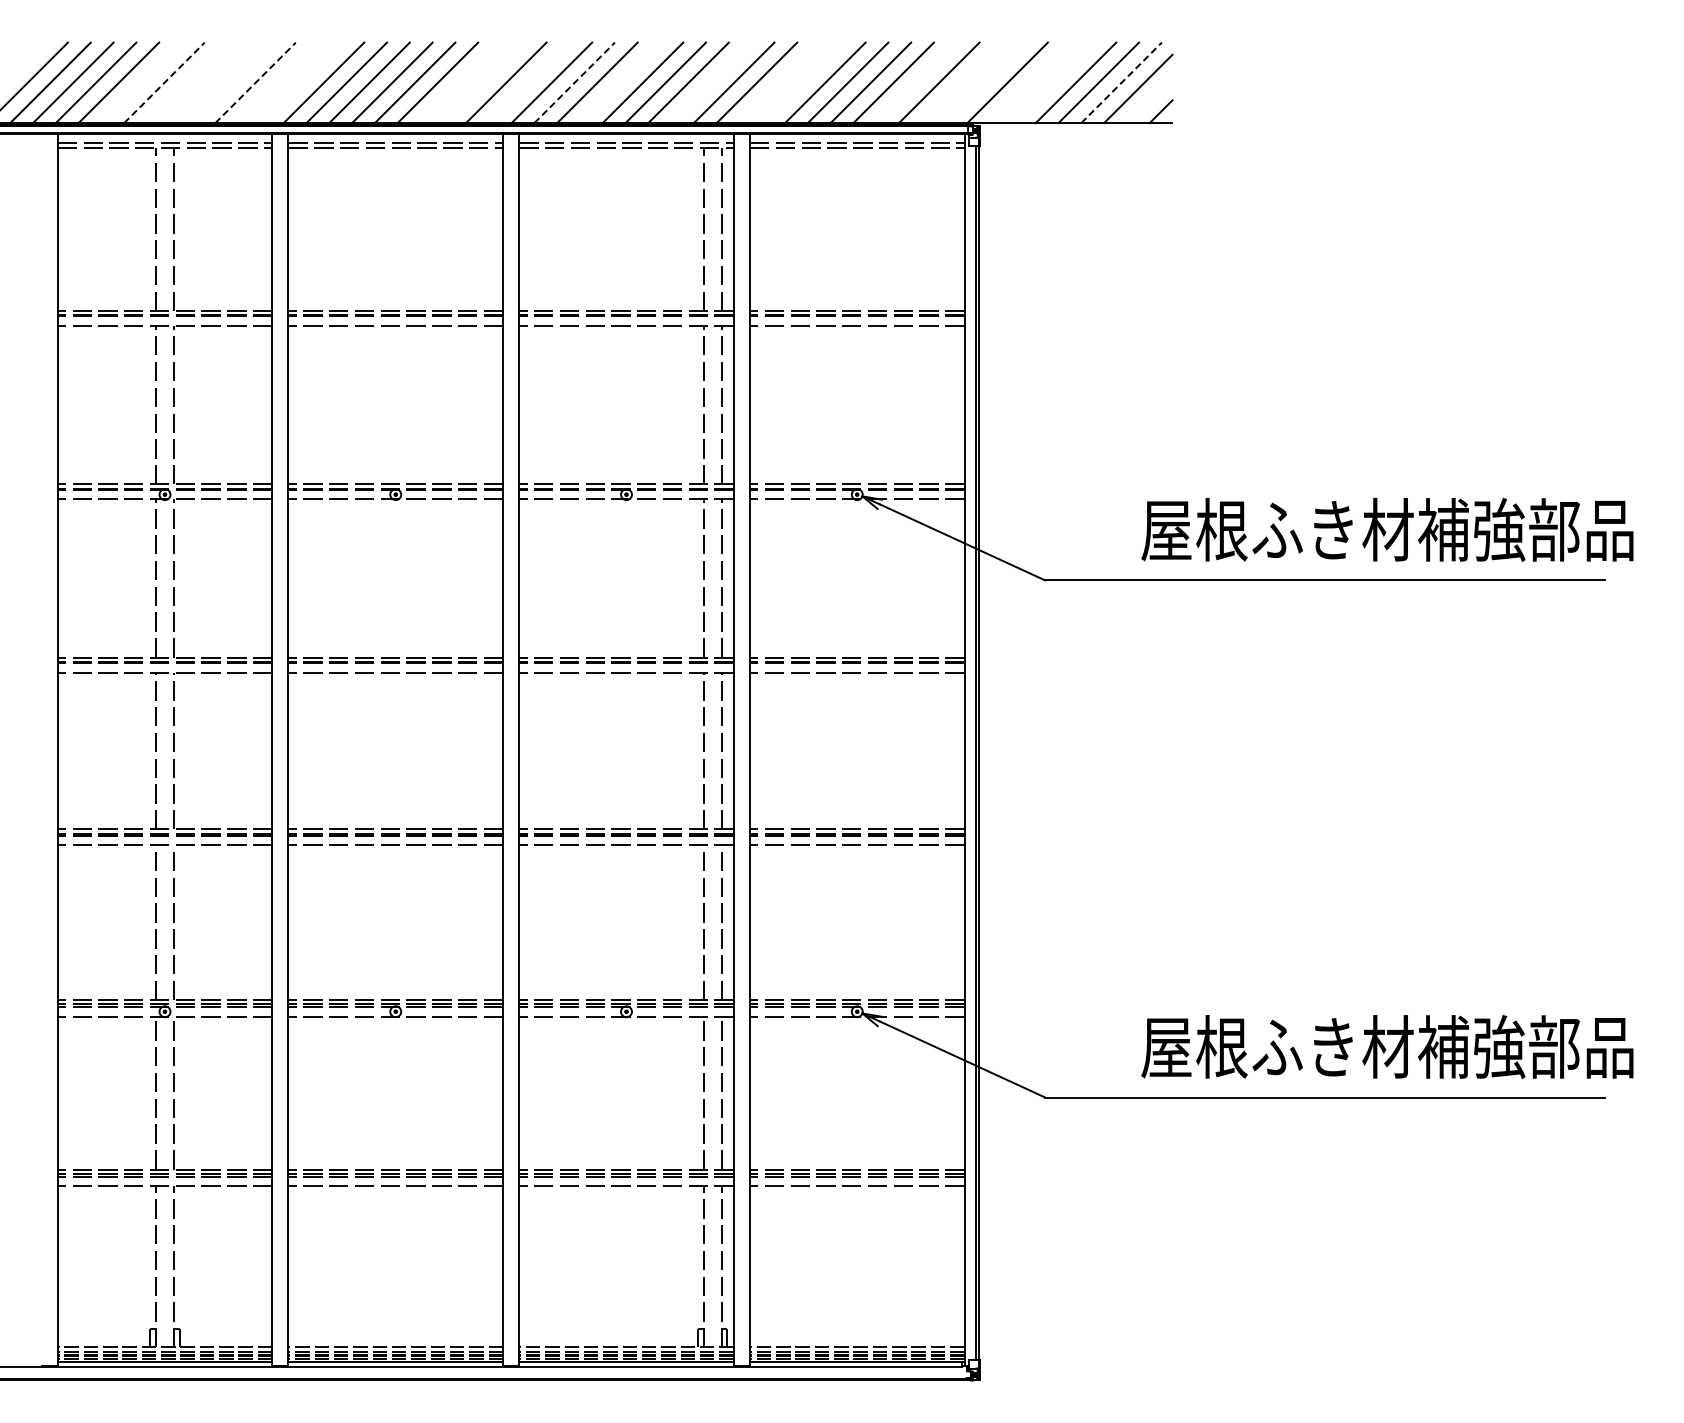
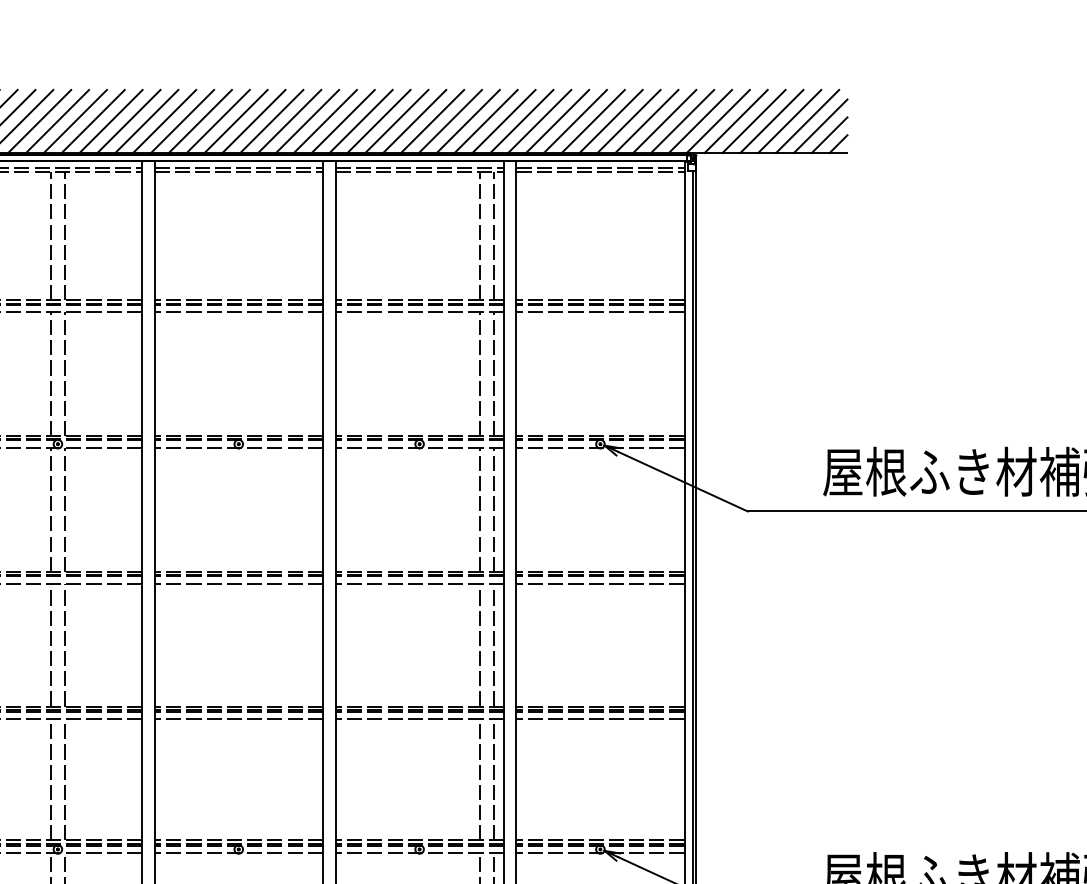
line: (141, 82) -> (39, 121), added
line: (164, 82) -> (57, 121), dashed -> solid
line: (186, 82) -> (74, 121), added
line: (209, 82) -> (92, 121), added
line: (232, 82) -> (110, 121), added
line: (255, 82) -> (128, 121), dashed -> solid
line: (278, 82) -> (146, 121), added
line: (300, 82) -> (164, 121), added
line: (460, 82) -> (289, 121), added
line: (483, 82) -> (307, 121), added
line: (528, 82) -> (342, 121), added
line: (574, 82) -> (378, 121), dashed -> solid
line: (619, 82) -> (414, 121), added
line: (711, 82) -> (486, 121), added
line: (779, 82) -> (539, 121), added
line: (802, 82) -> (557, 121), added
line: (916, 82) -> (646, 121), added
line: (961, 82) -> (682, 121), added
line: (984, 82) -> (700, 121), added
line: (1030, 82) -> (736, 121), added
line: (1052, 82) -> (753, 121), added
line: (1121, 82) -> (807, 121), dashed -> solid
line: (1149, 100) -> (829, 135), added

